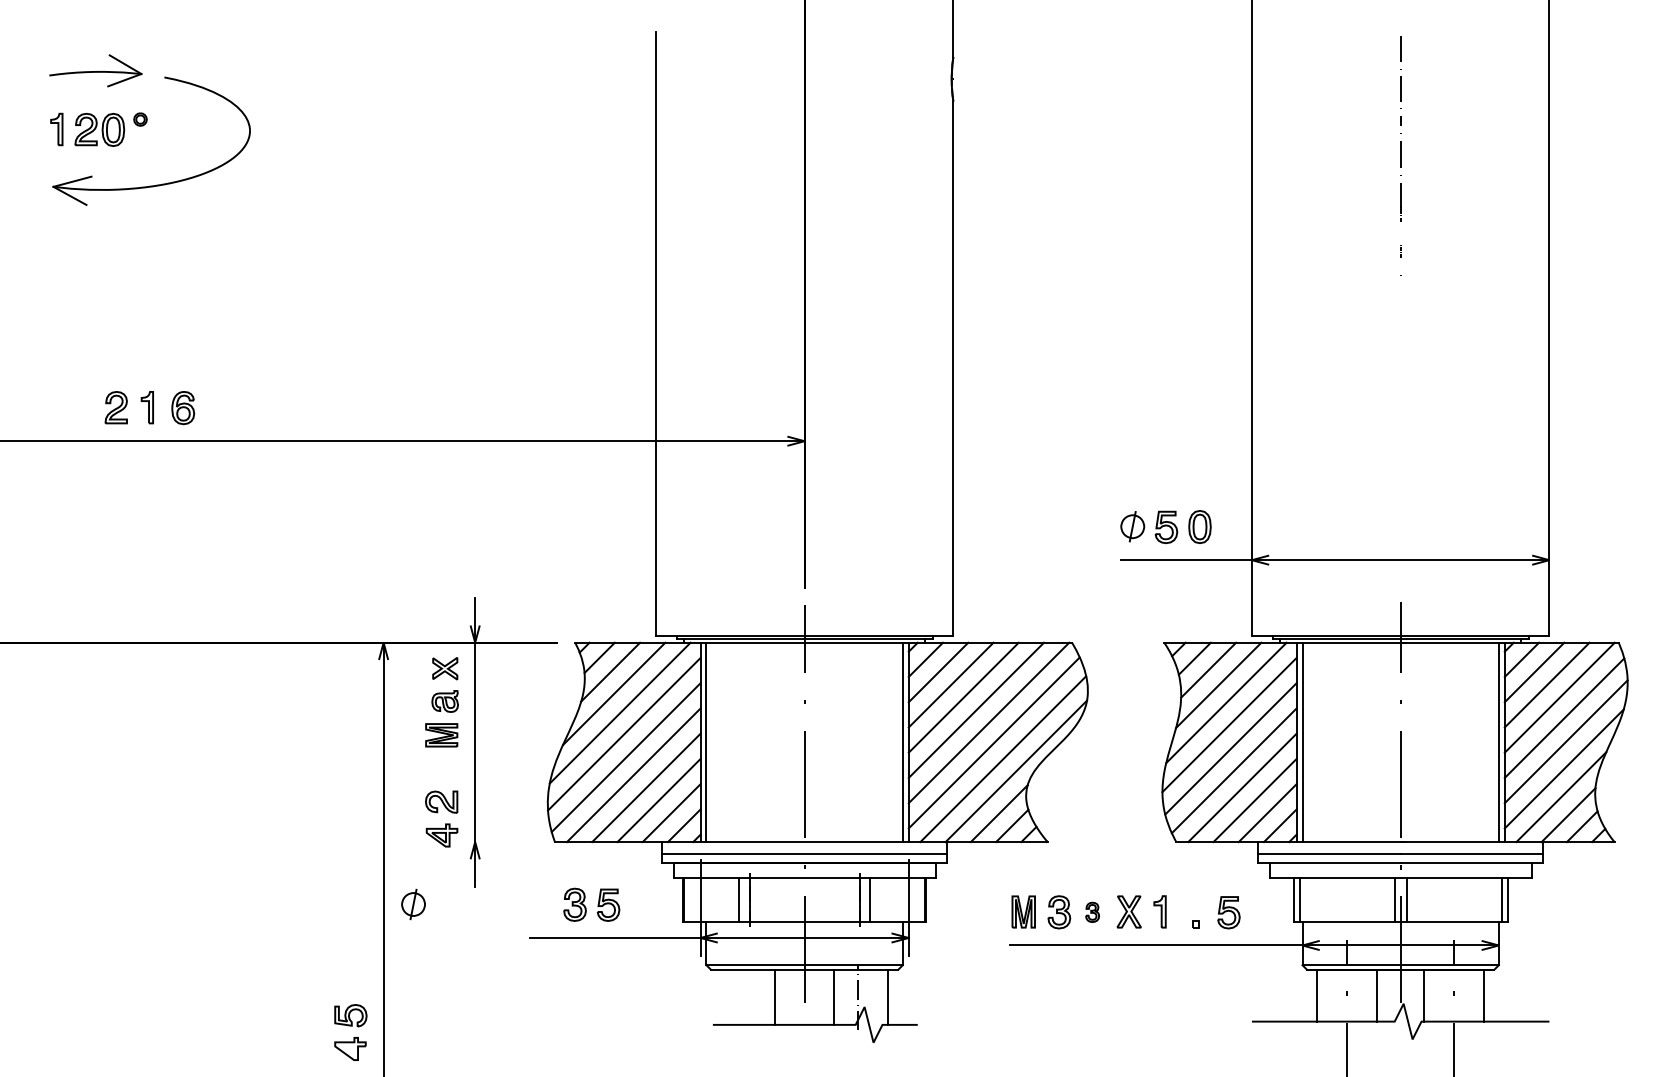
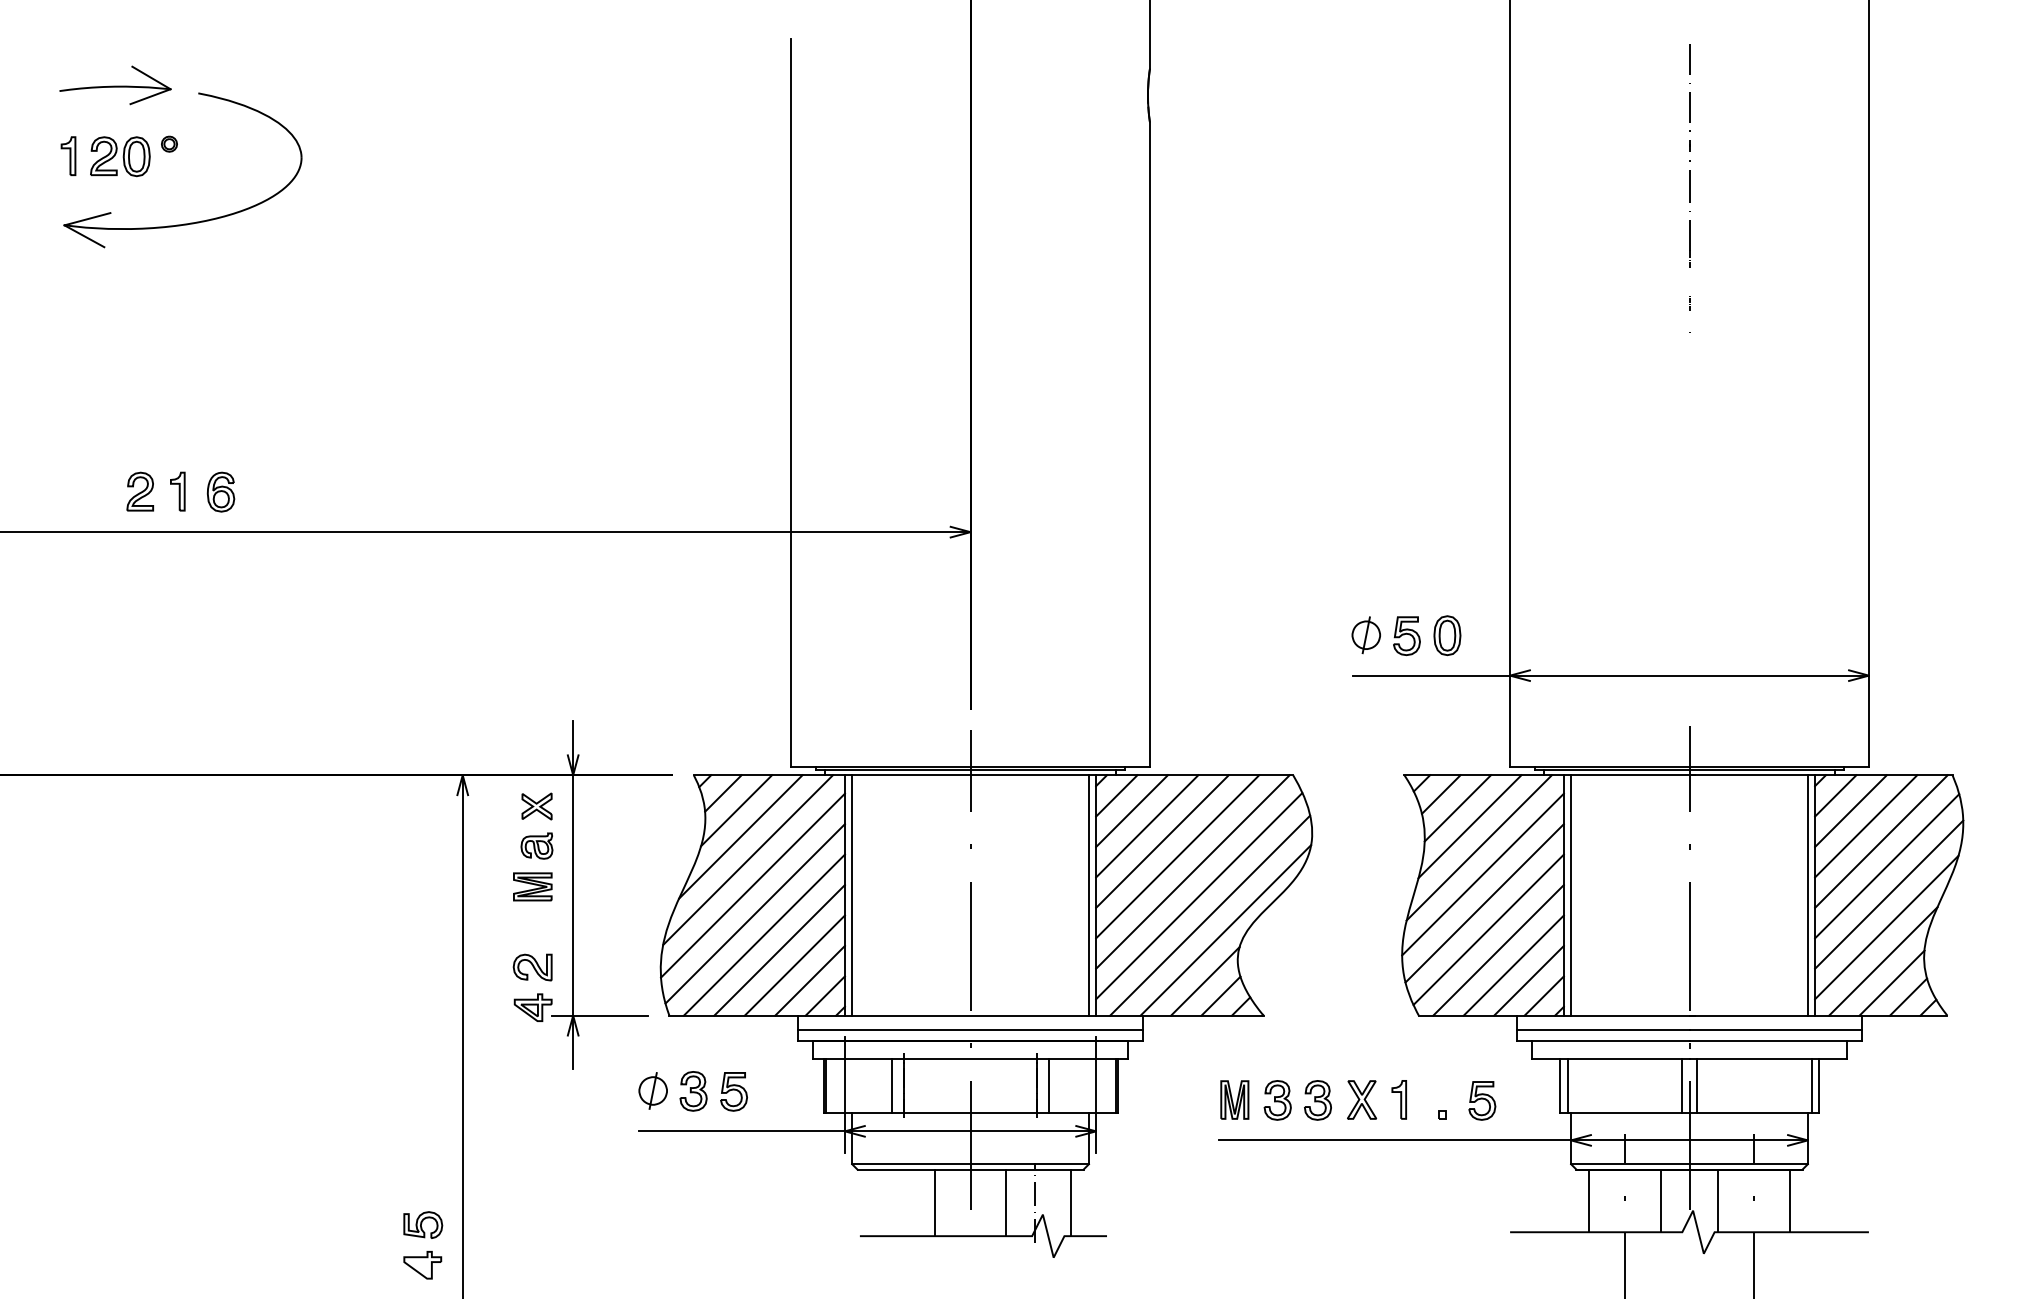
line: (497, 842) -> (600, 1016), added
part: (413, 904) -> (653, 1090), moved
part: (1092, 912) -> (1317, 1100), size x1.67

